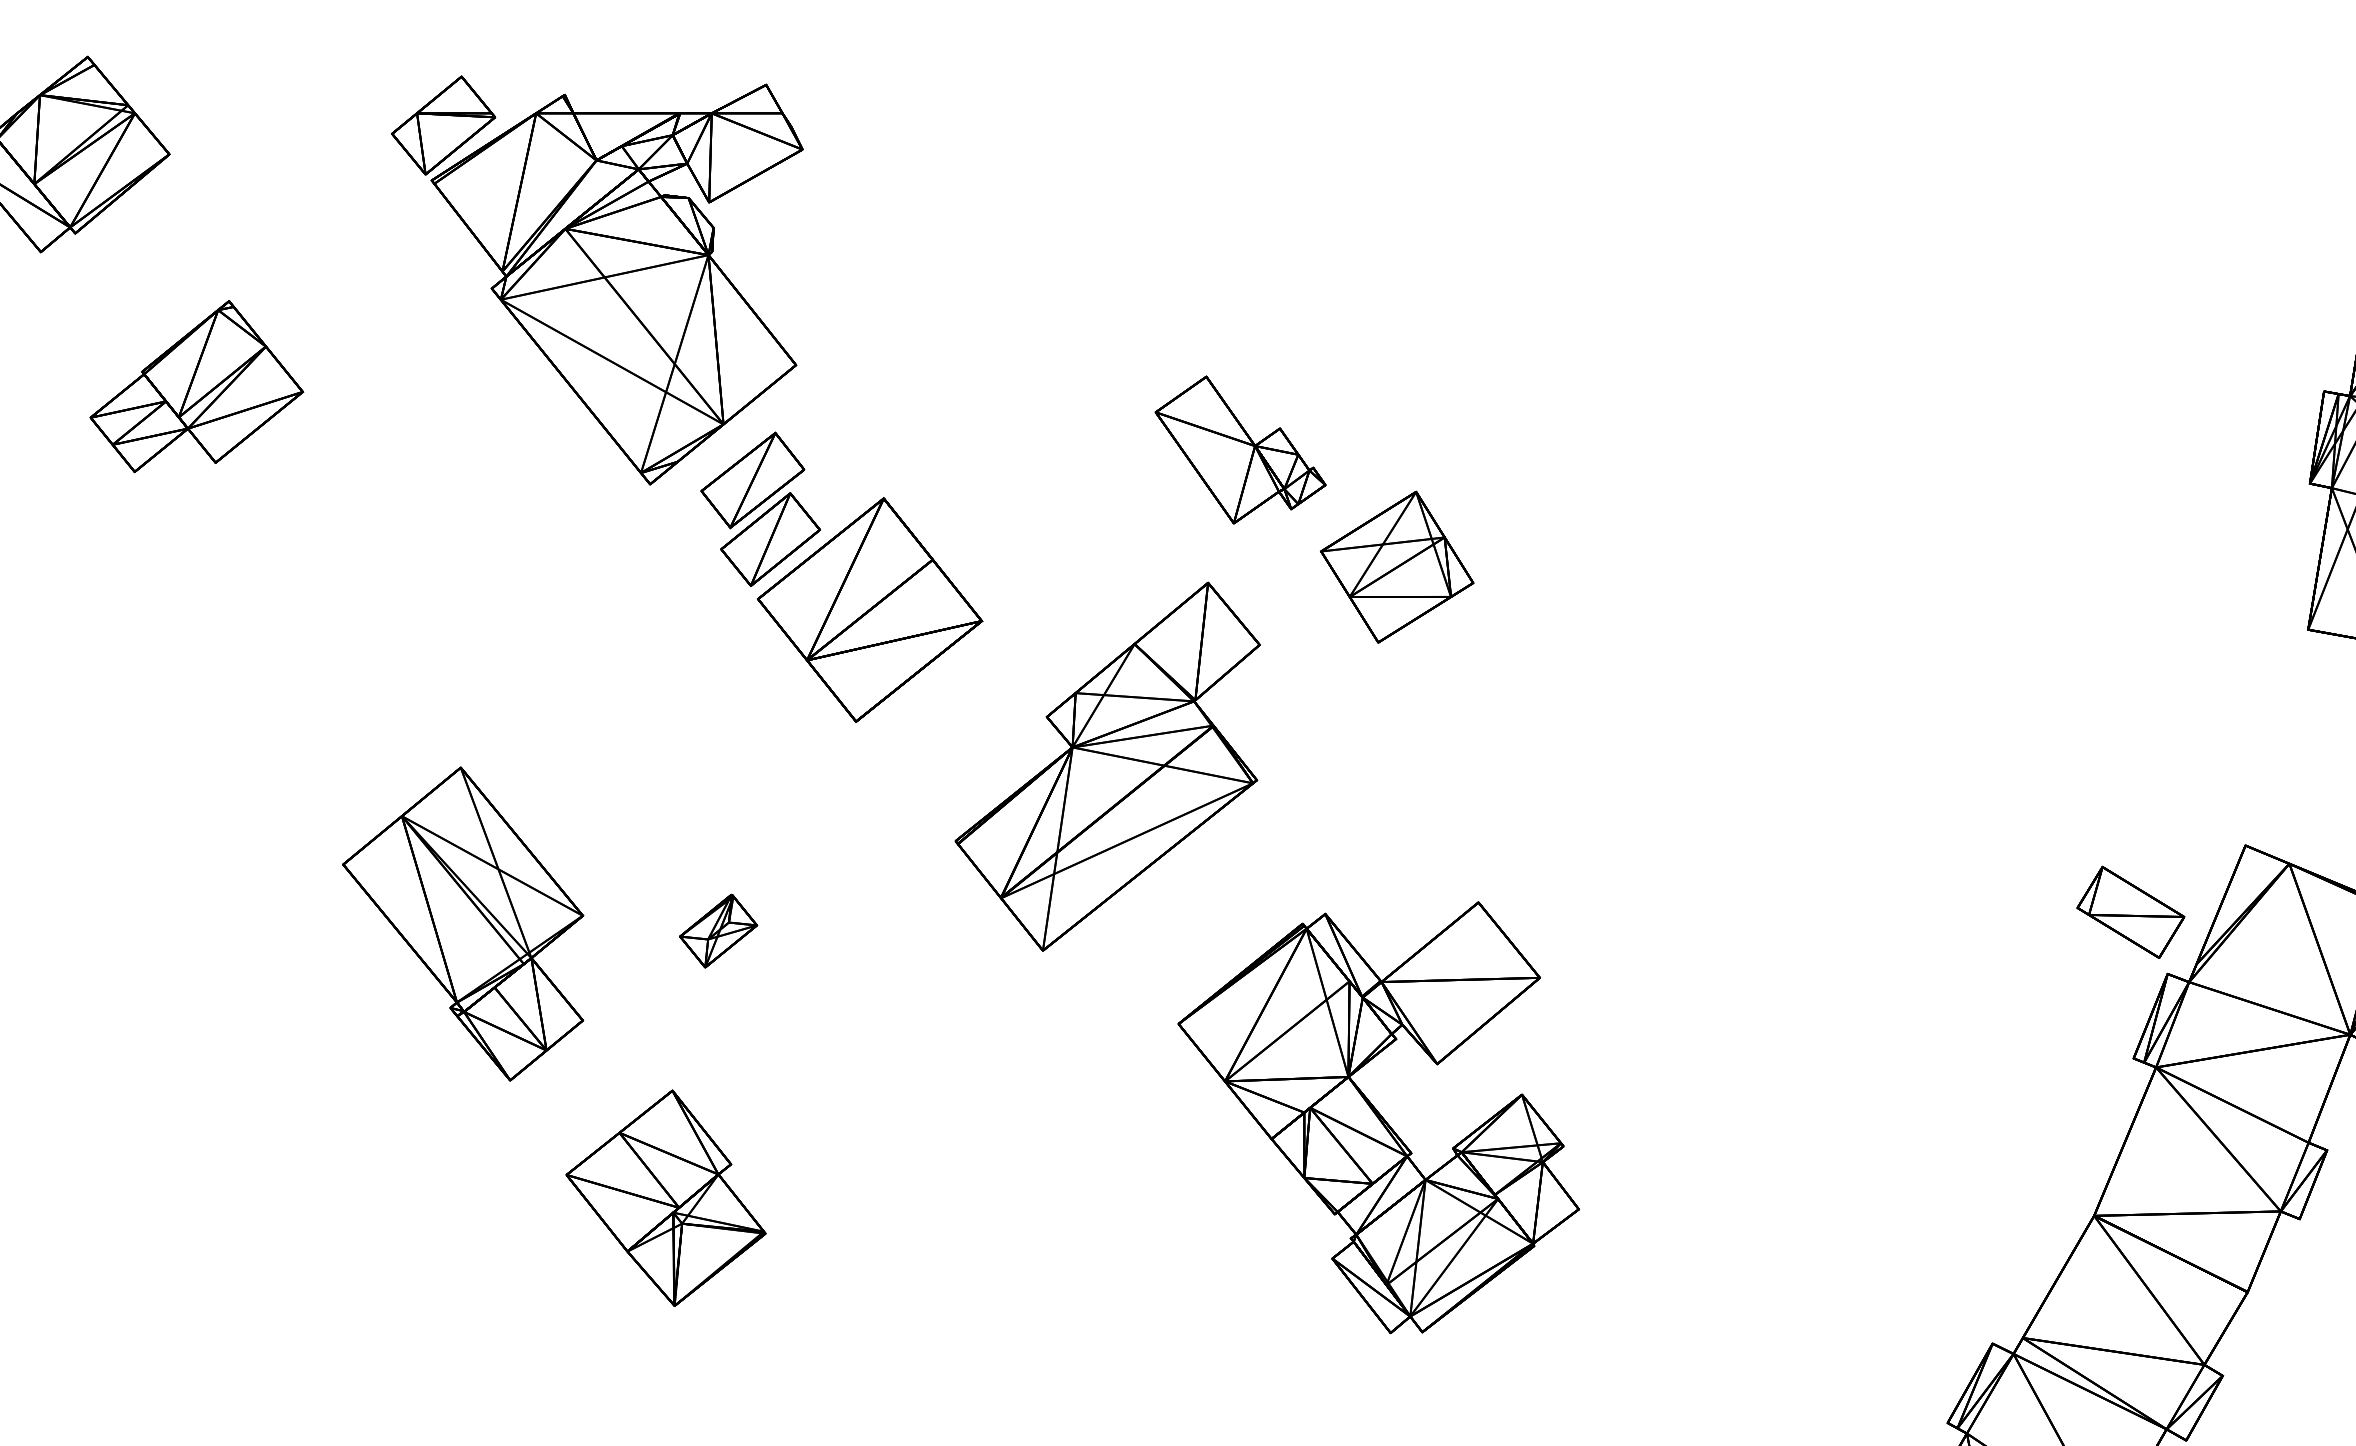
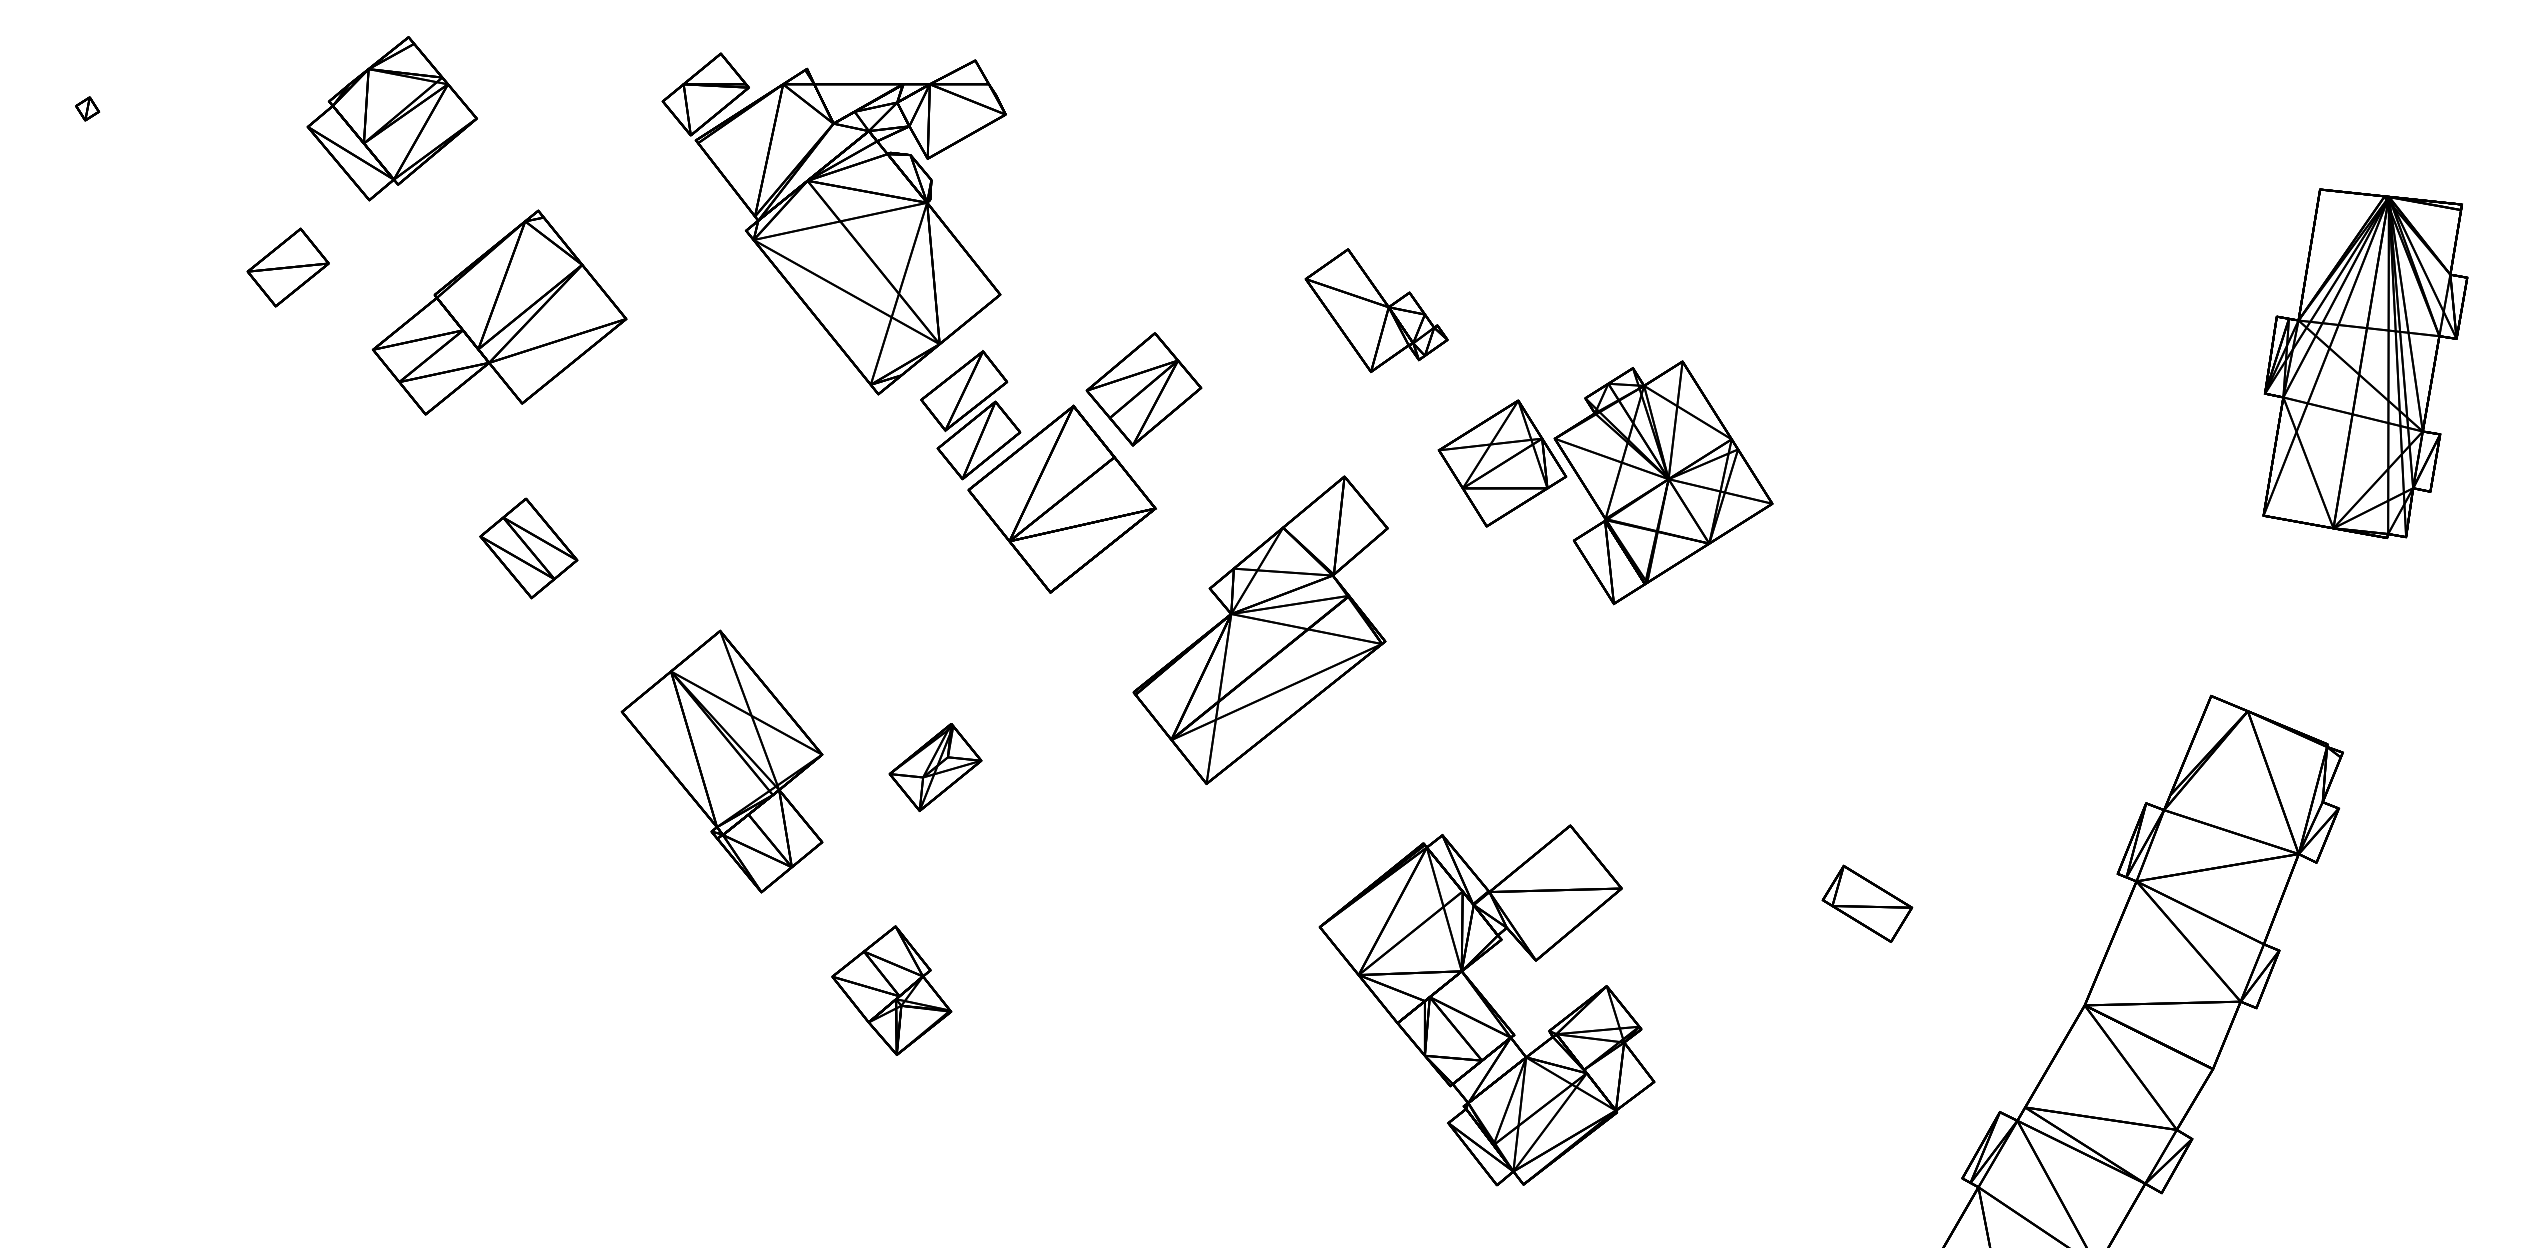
part: (196, 386) -> (499, 312), size x1.43
part: (1240, 449) -> (1376, 310), moved
part: (967, 478) -> (1143, 389), added
part: (1589, 589) -> (1663, 482), added
part: (231, 668) -> (528, 548), added
part: (2130, 911) -> (1867, 903), moved
part: (718, 931) -> (935, 767), size x1.43
part: (1378, 1117) -> (1486, 1005), moved
part: (665, 1198) -> (891, 990), size x0.71

